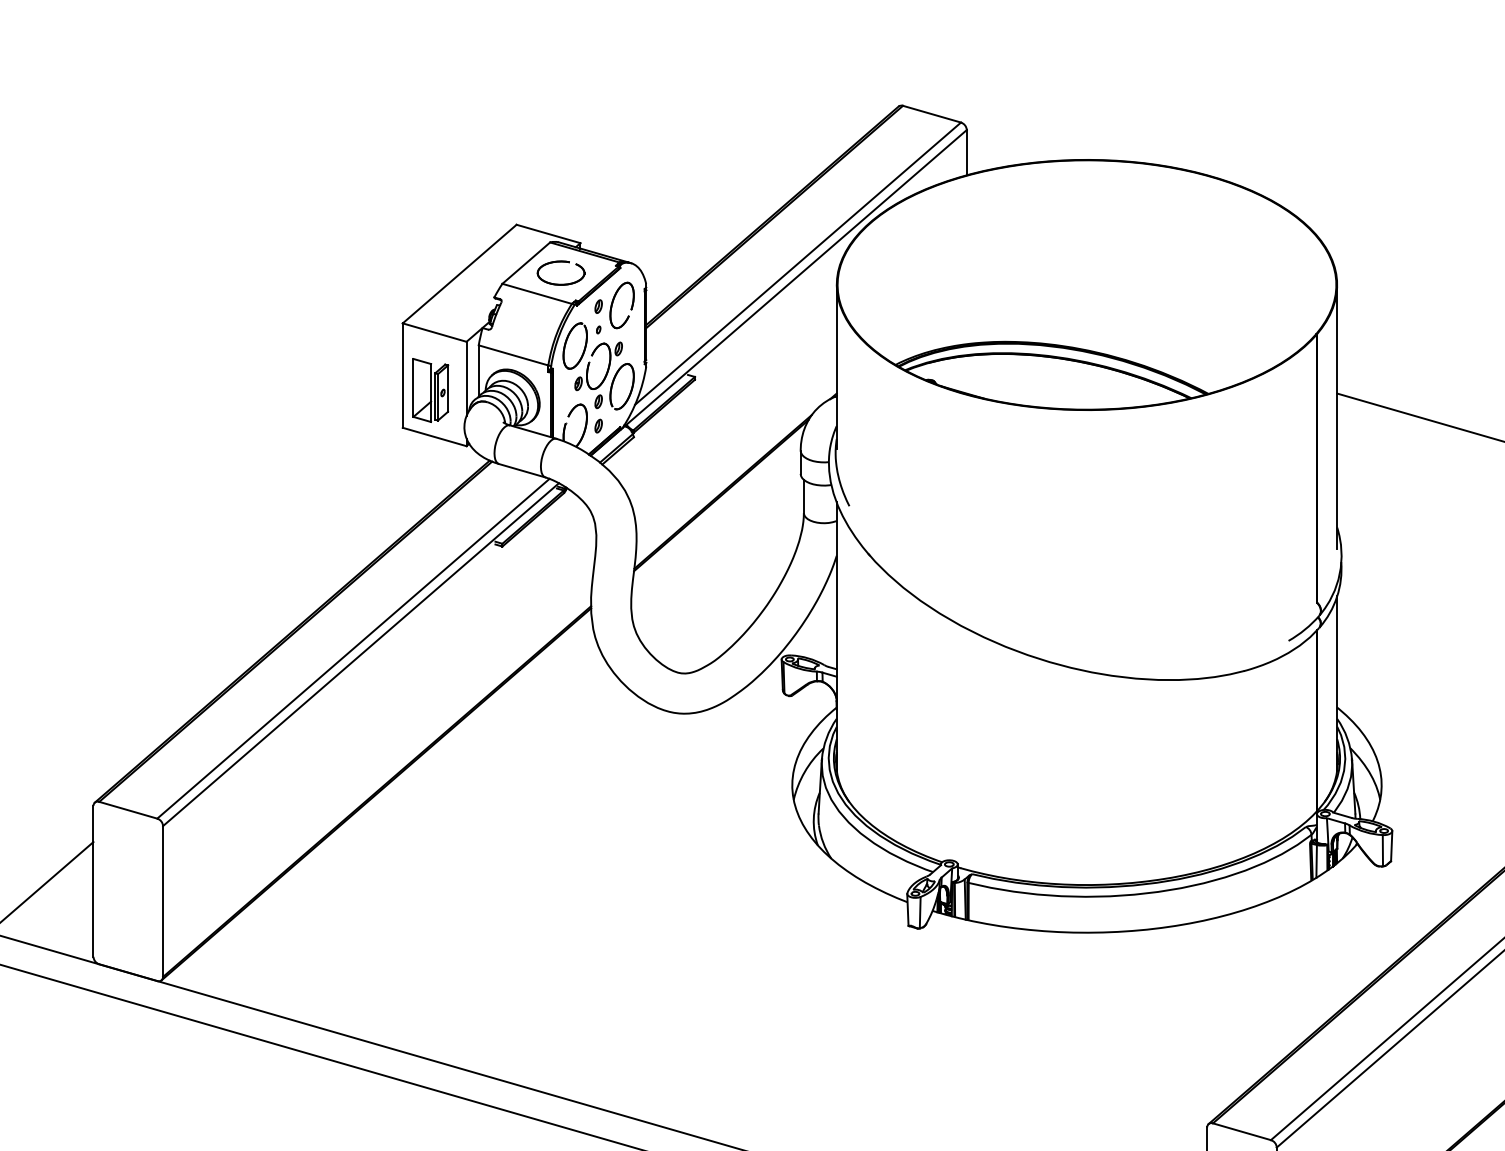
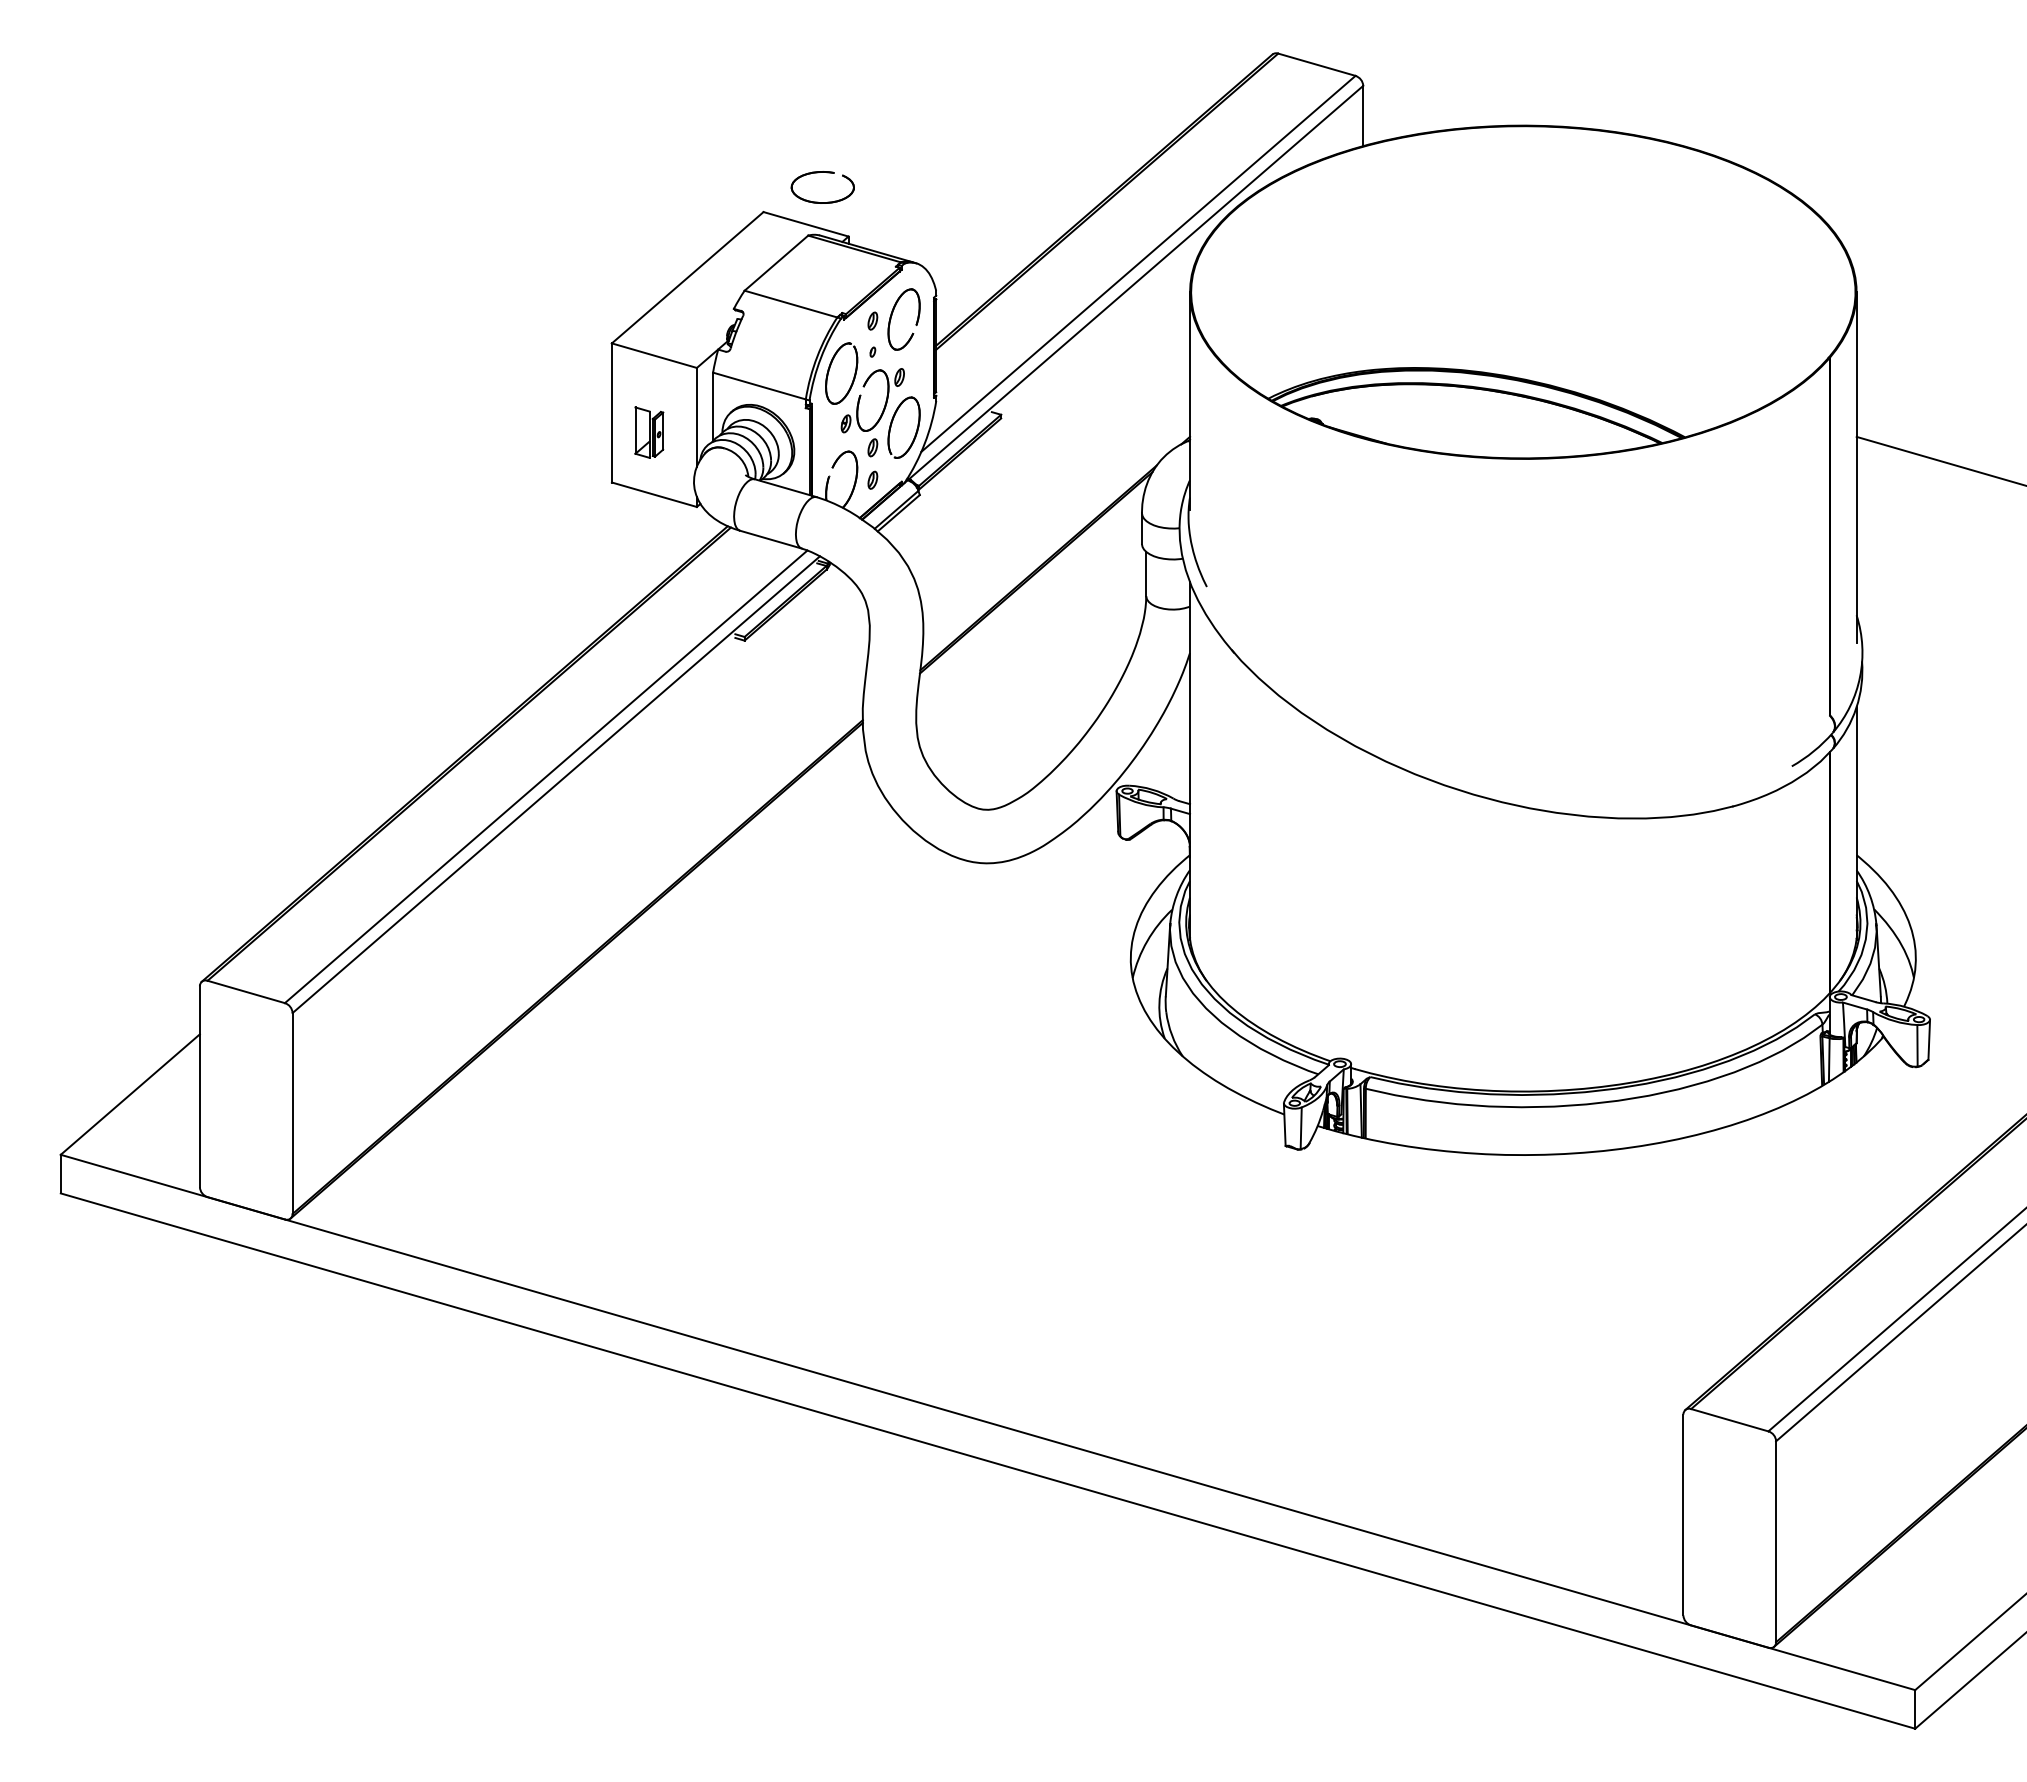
part: (557, 262) -> (818, 173), moved
part: (430, 390) -> (649, 432), size x0.6

